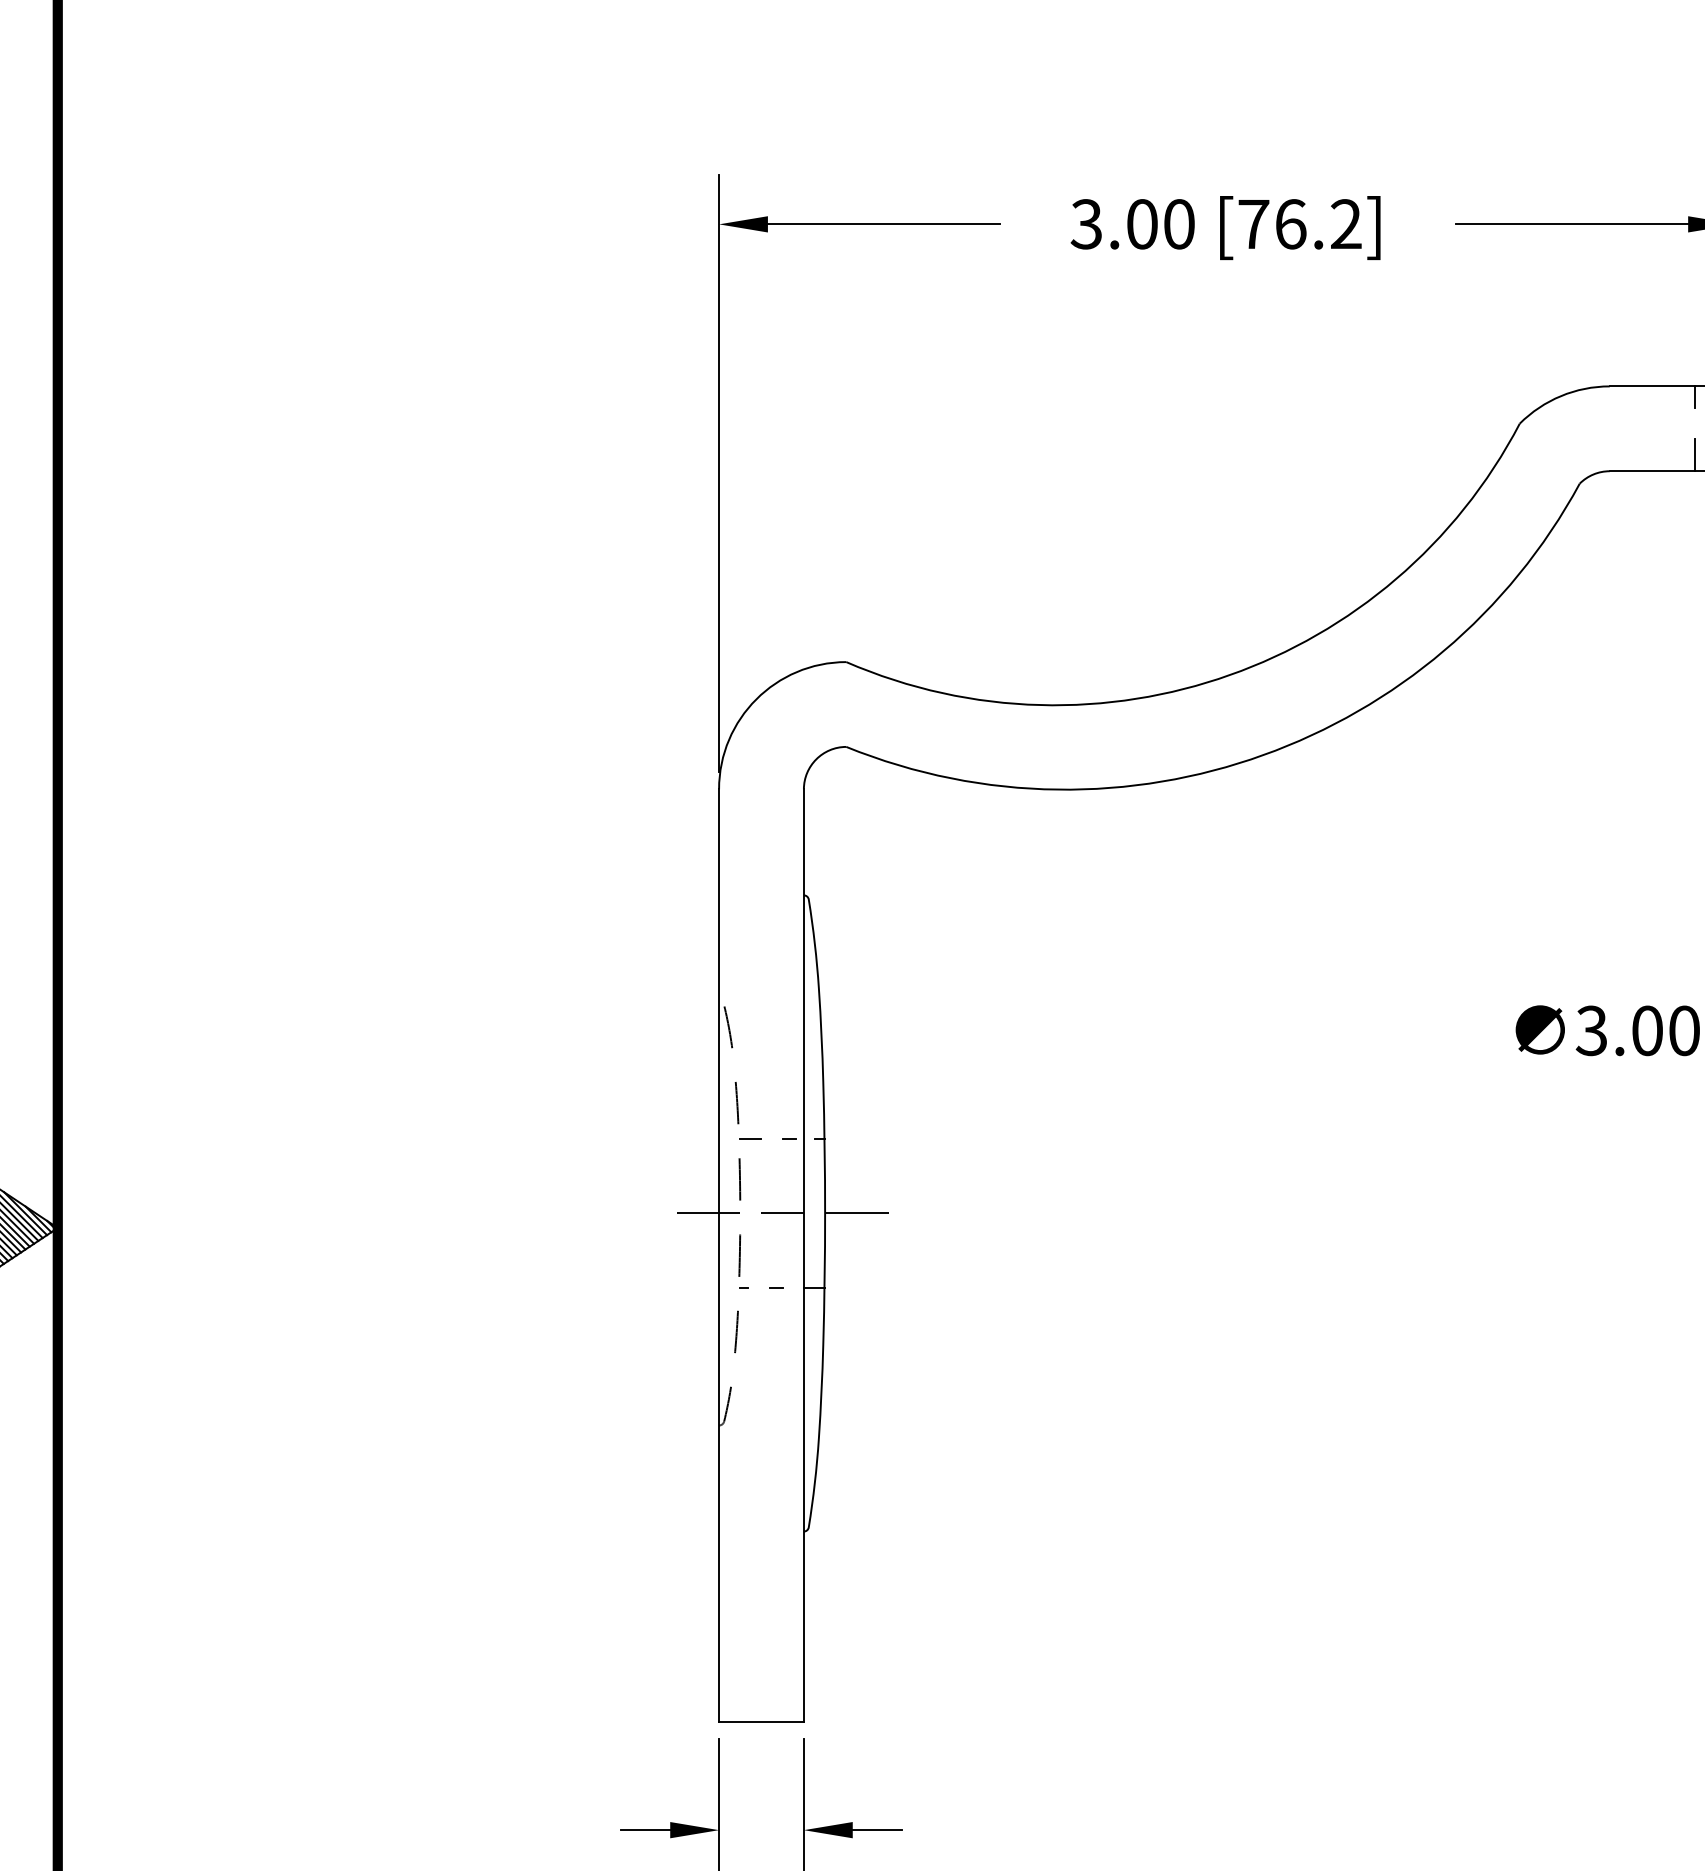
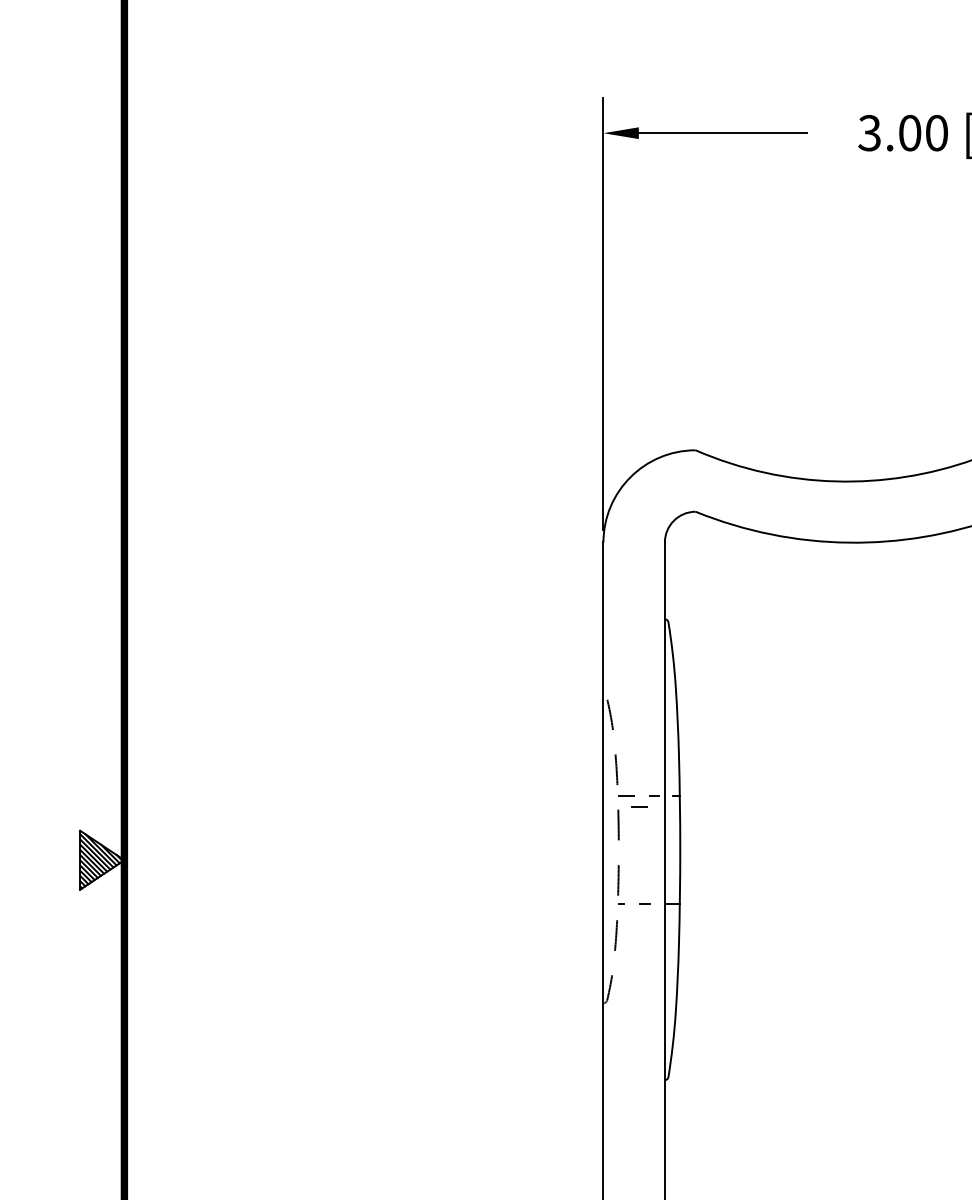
line: (768, 1153) -> (639, 806), added
line: (708, 1213) -> (595, 849), removed
line: (782, 1213) -> (649, 849), removed
line: (856, 1213) -> (703, 849), removed

